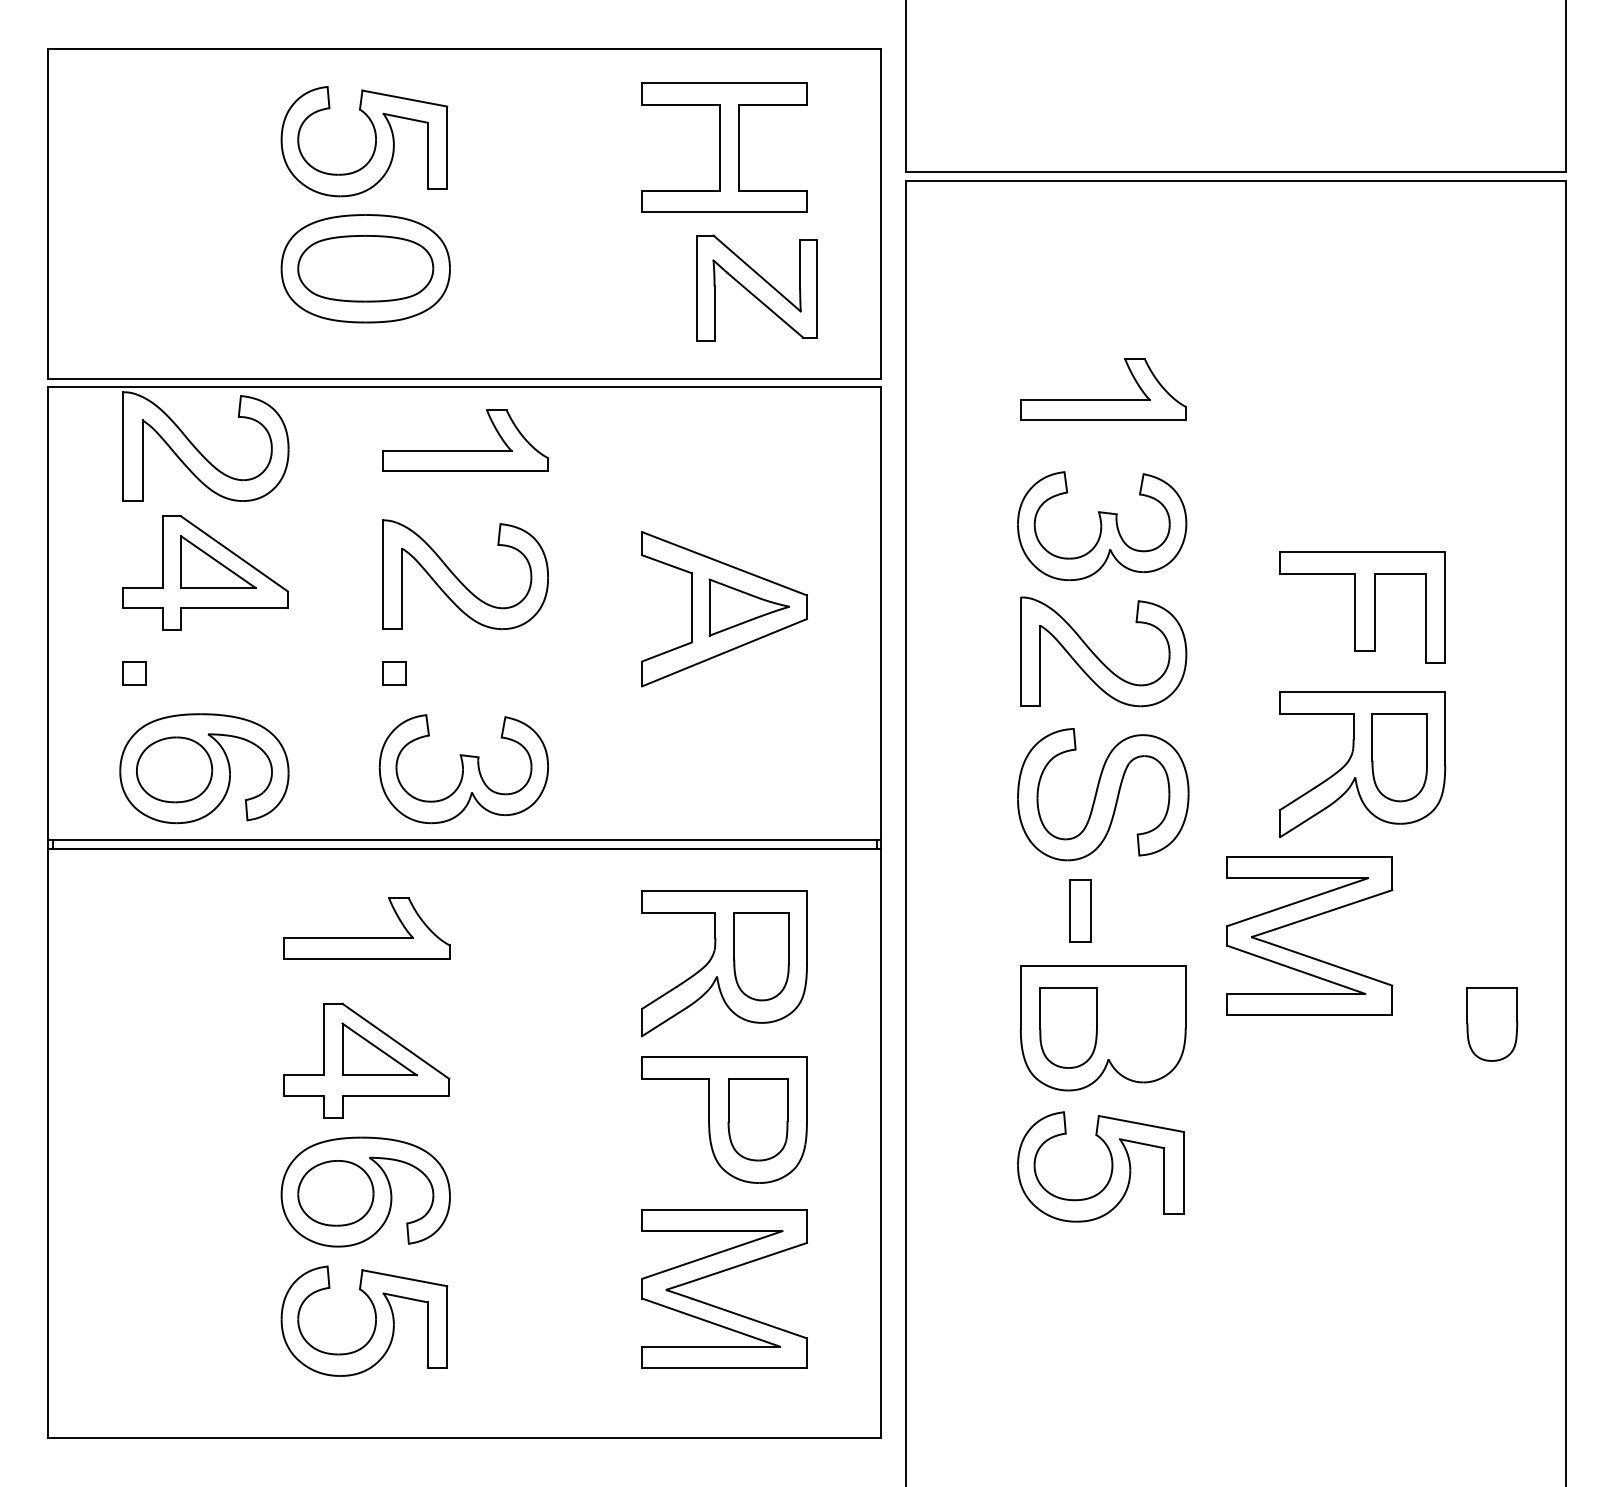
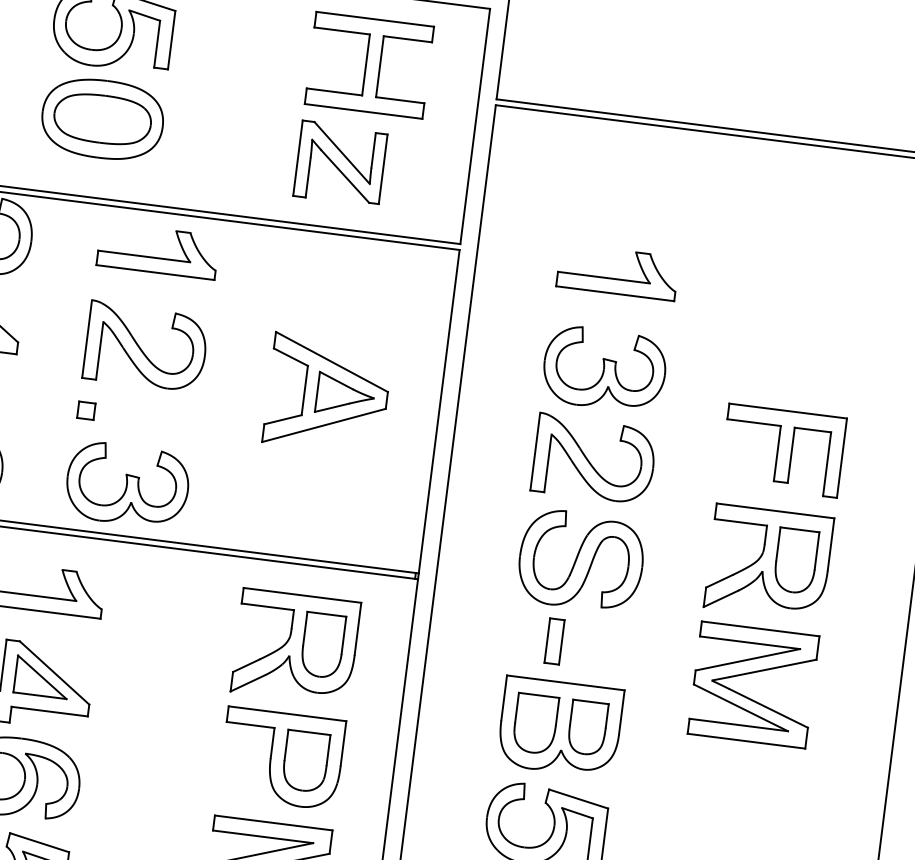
part: (756, 287) -> (340, 162), moved
part: (1305, 920) -> (751, 673), moved
part: (1492, 1024) -> (587, 728), moved

